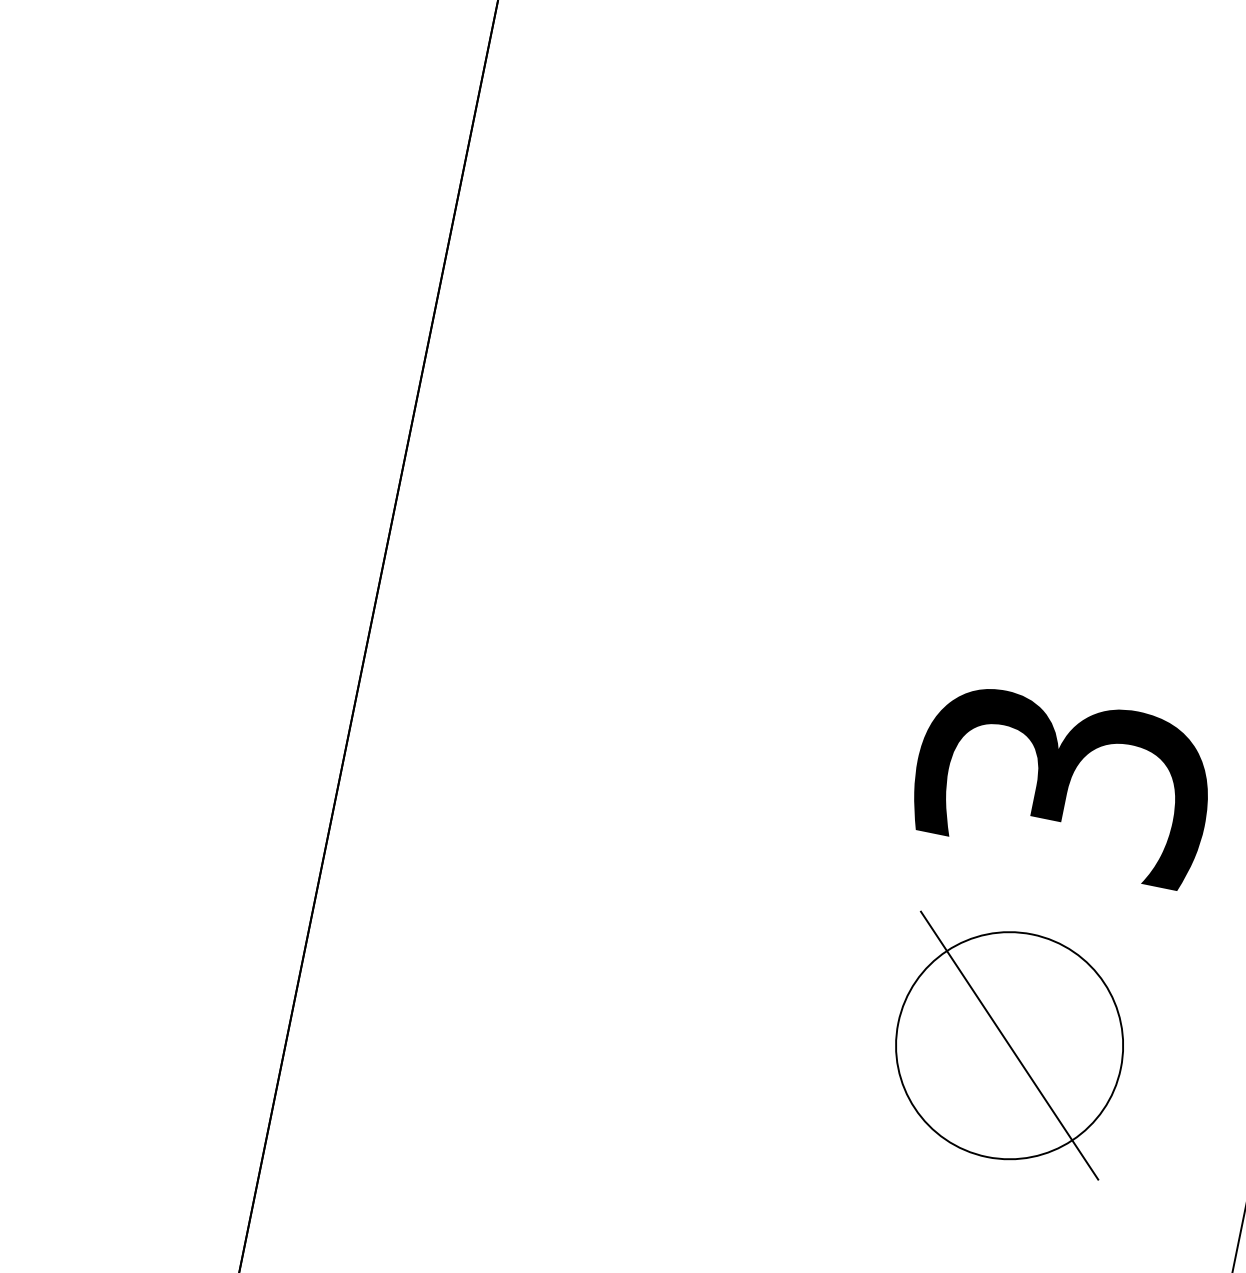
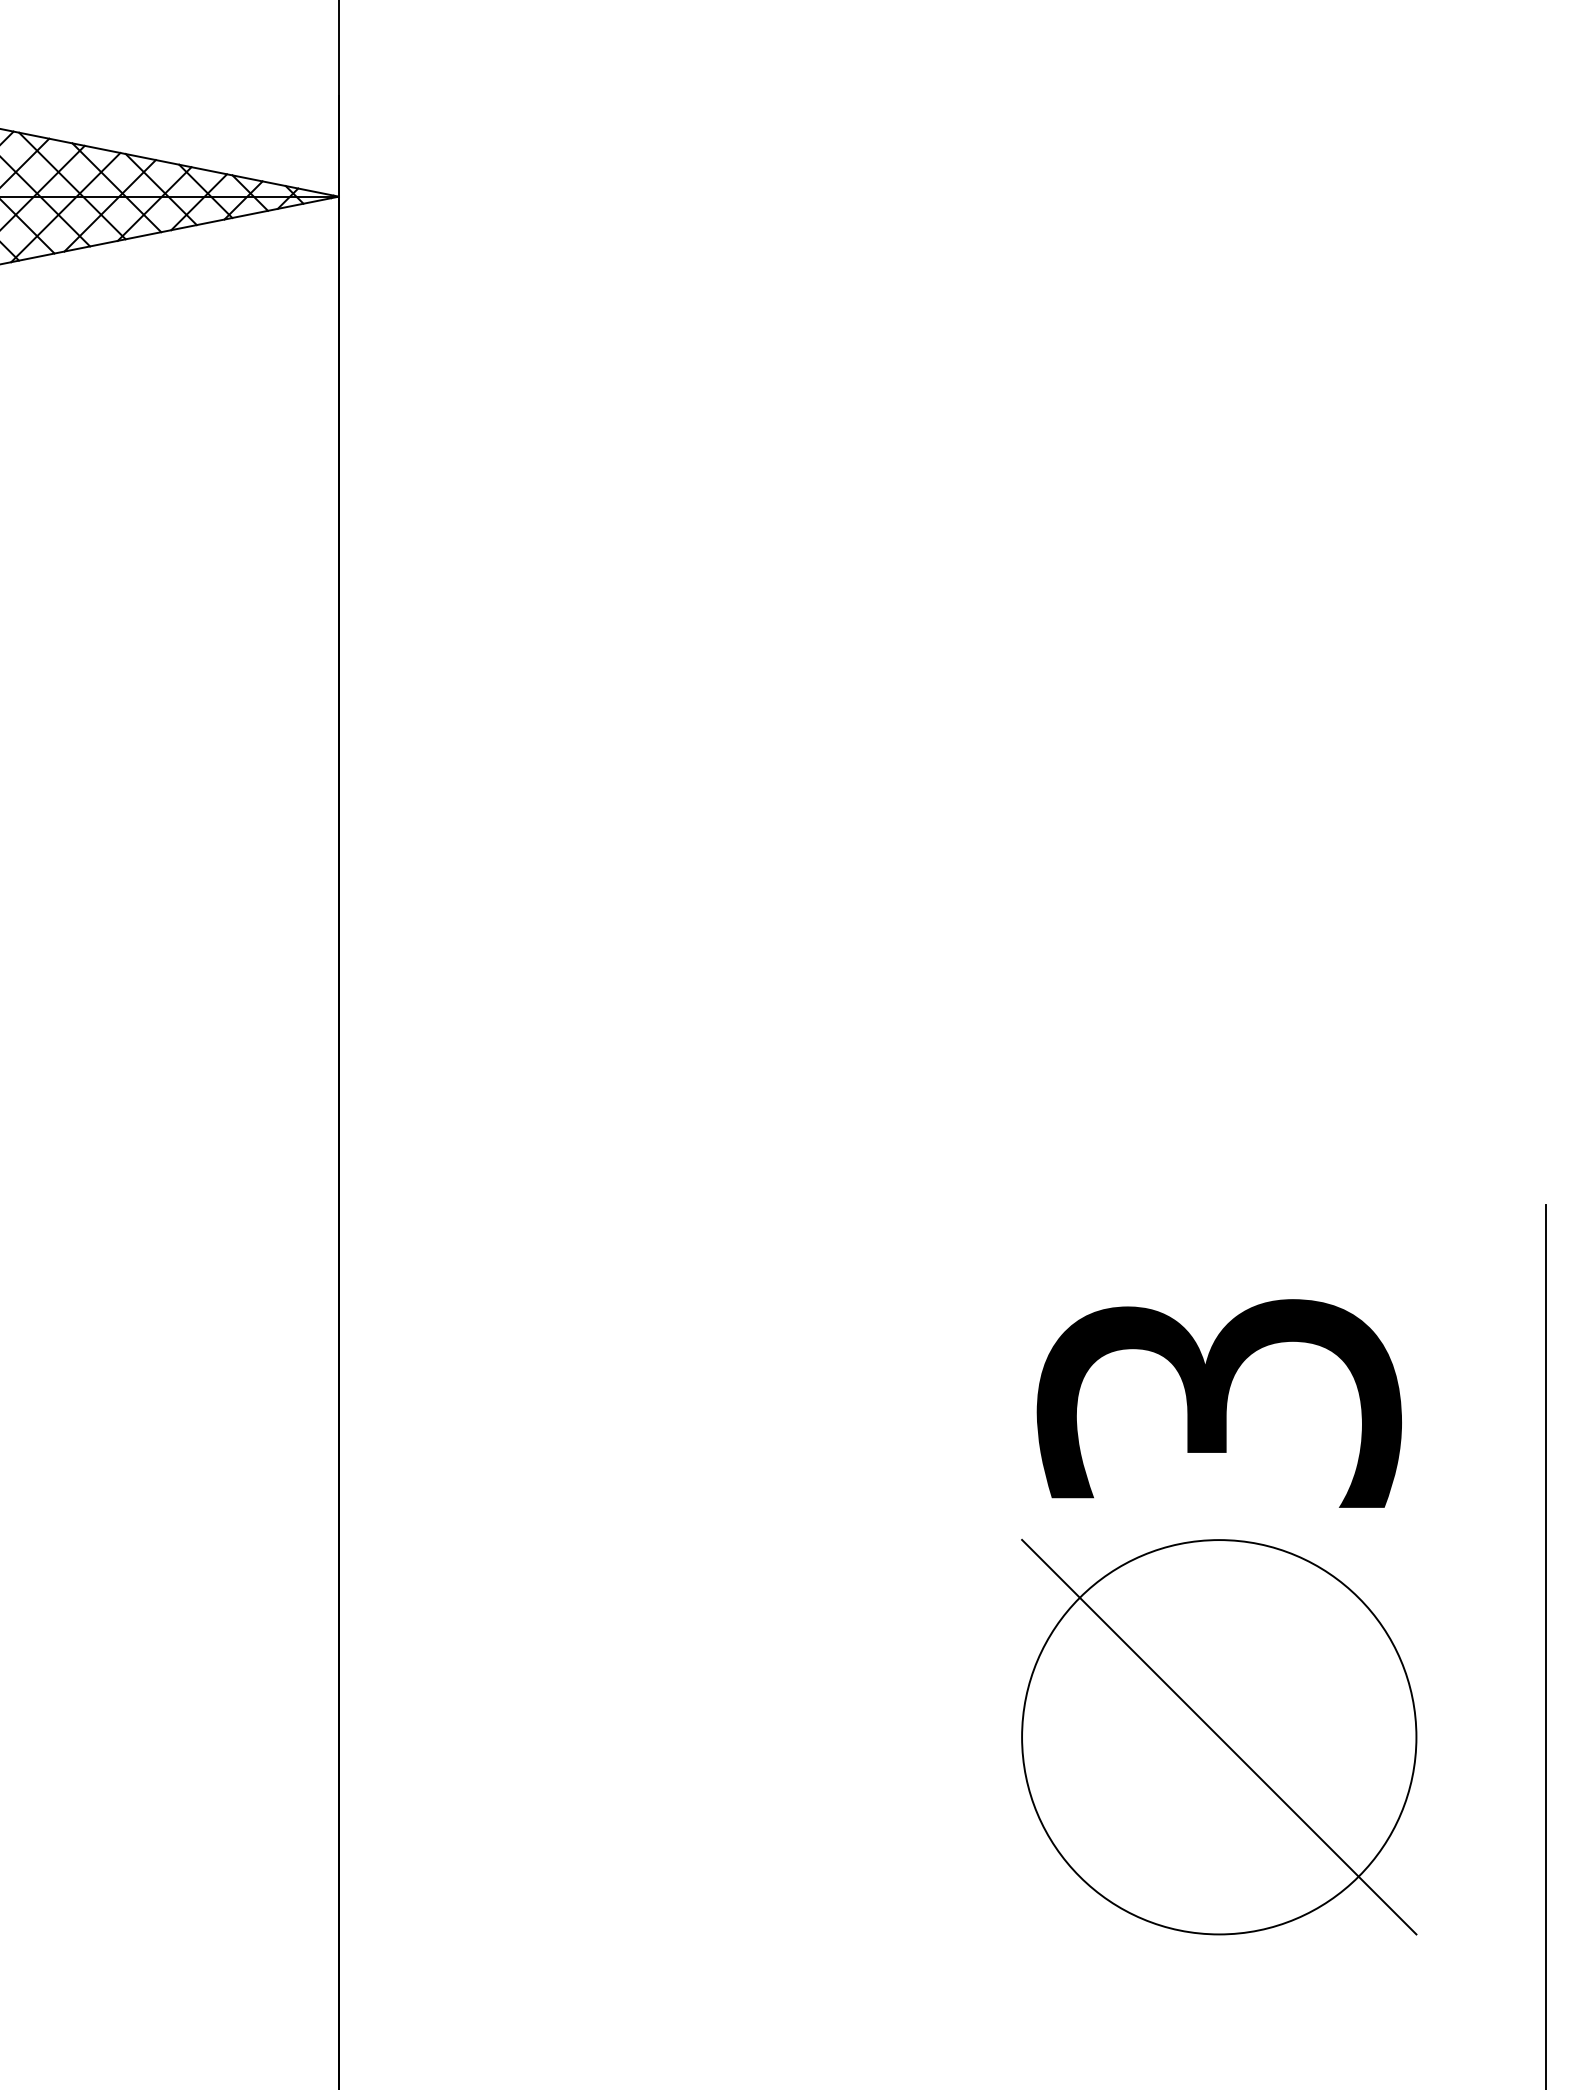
part: (1009, 1045) -> (1218, 1736), size x1.4

